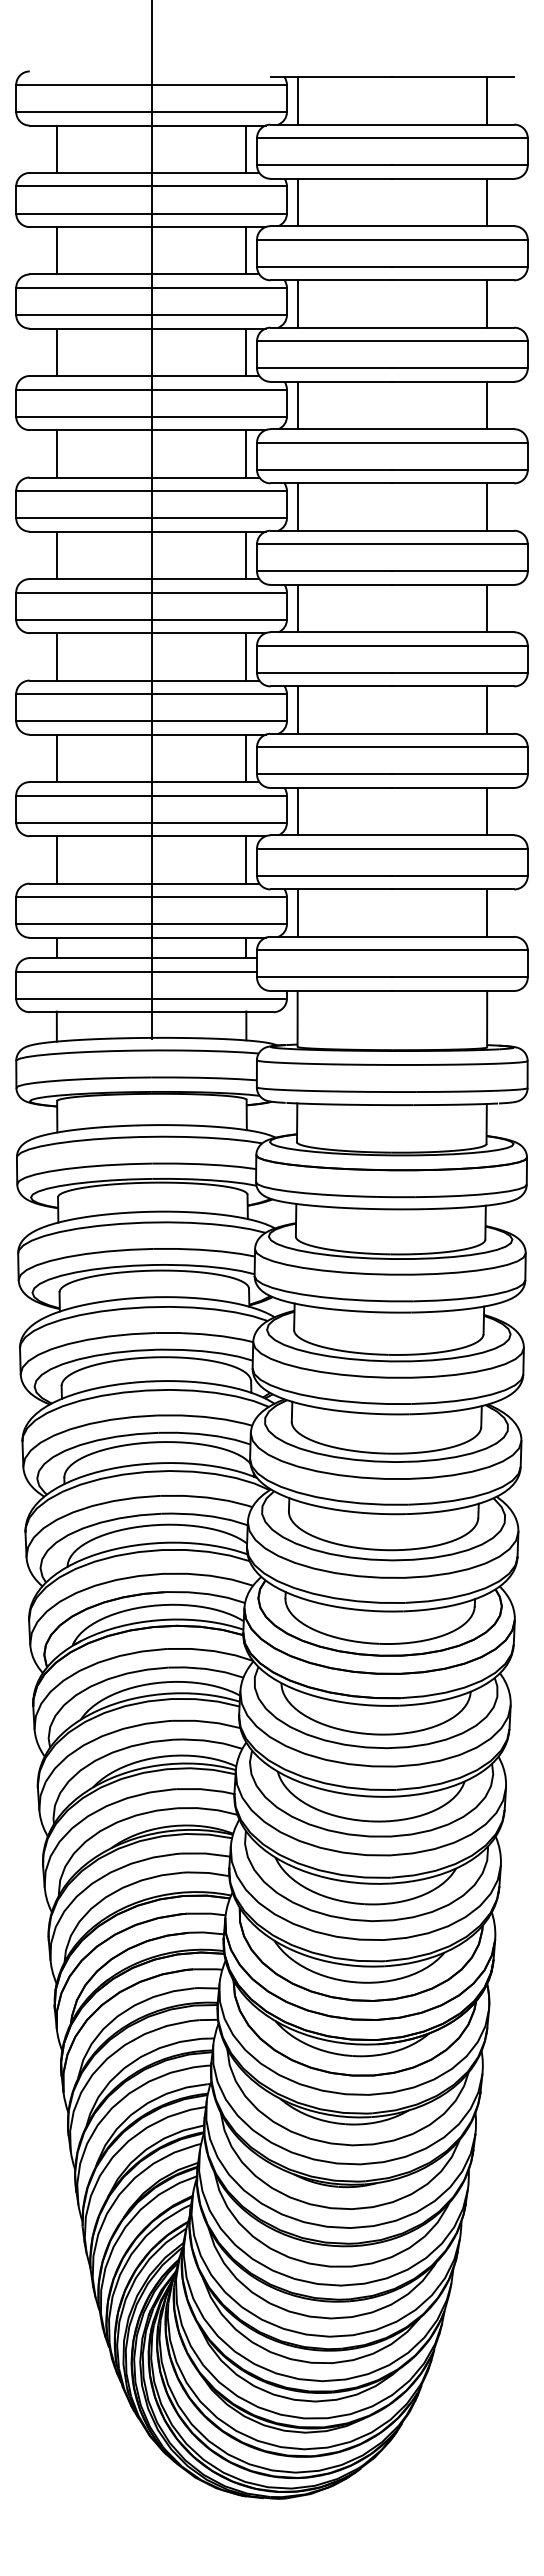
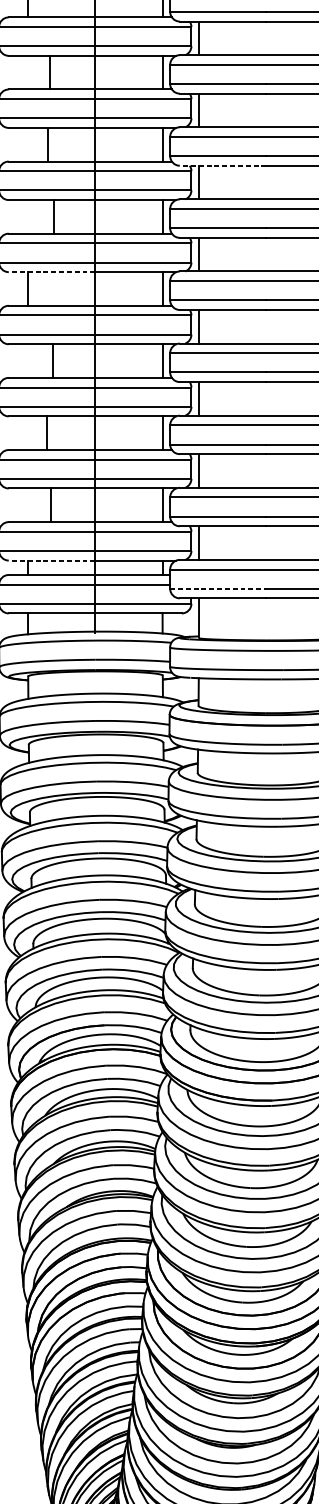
line: (56, 250) -> (49, 72), moved
line: (56, 352) -> (47, 144), moved
line: (331, 381) -> (223, 165), solid -> dashed
line: (56, 453) -> (53, 216), moved
line: (90, 531) -> (51, 272), solid -> dashed
line: (56, 656) -> (52, 360), moved
line: (56, 758) -> (46, 433), moved
line: (56, 859) -> (50, 504), moved
line: (90, 937) -> (51, 560), solid -> dashed
line: (324, 977) -> (218, 588), solid -> dashed

